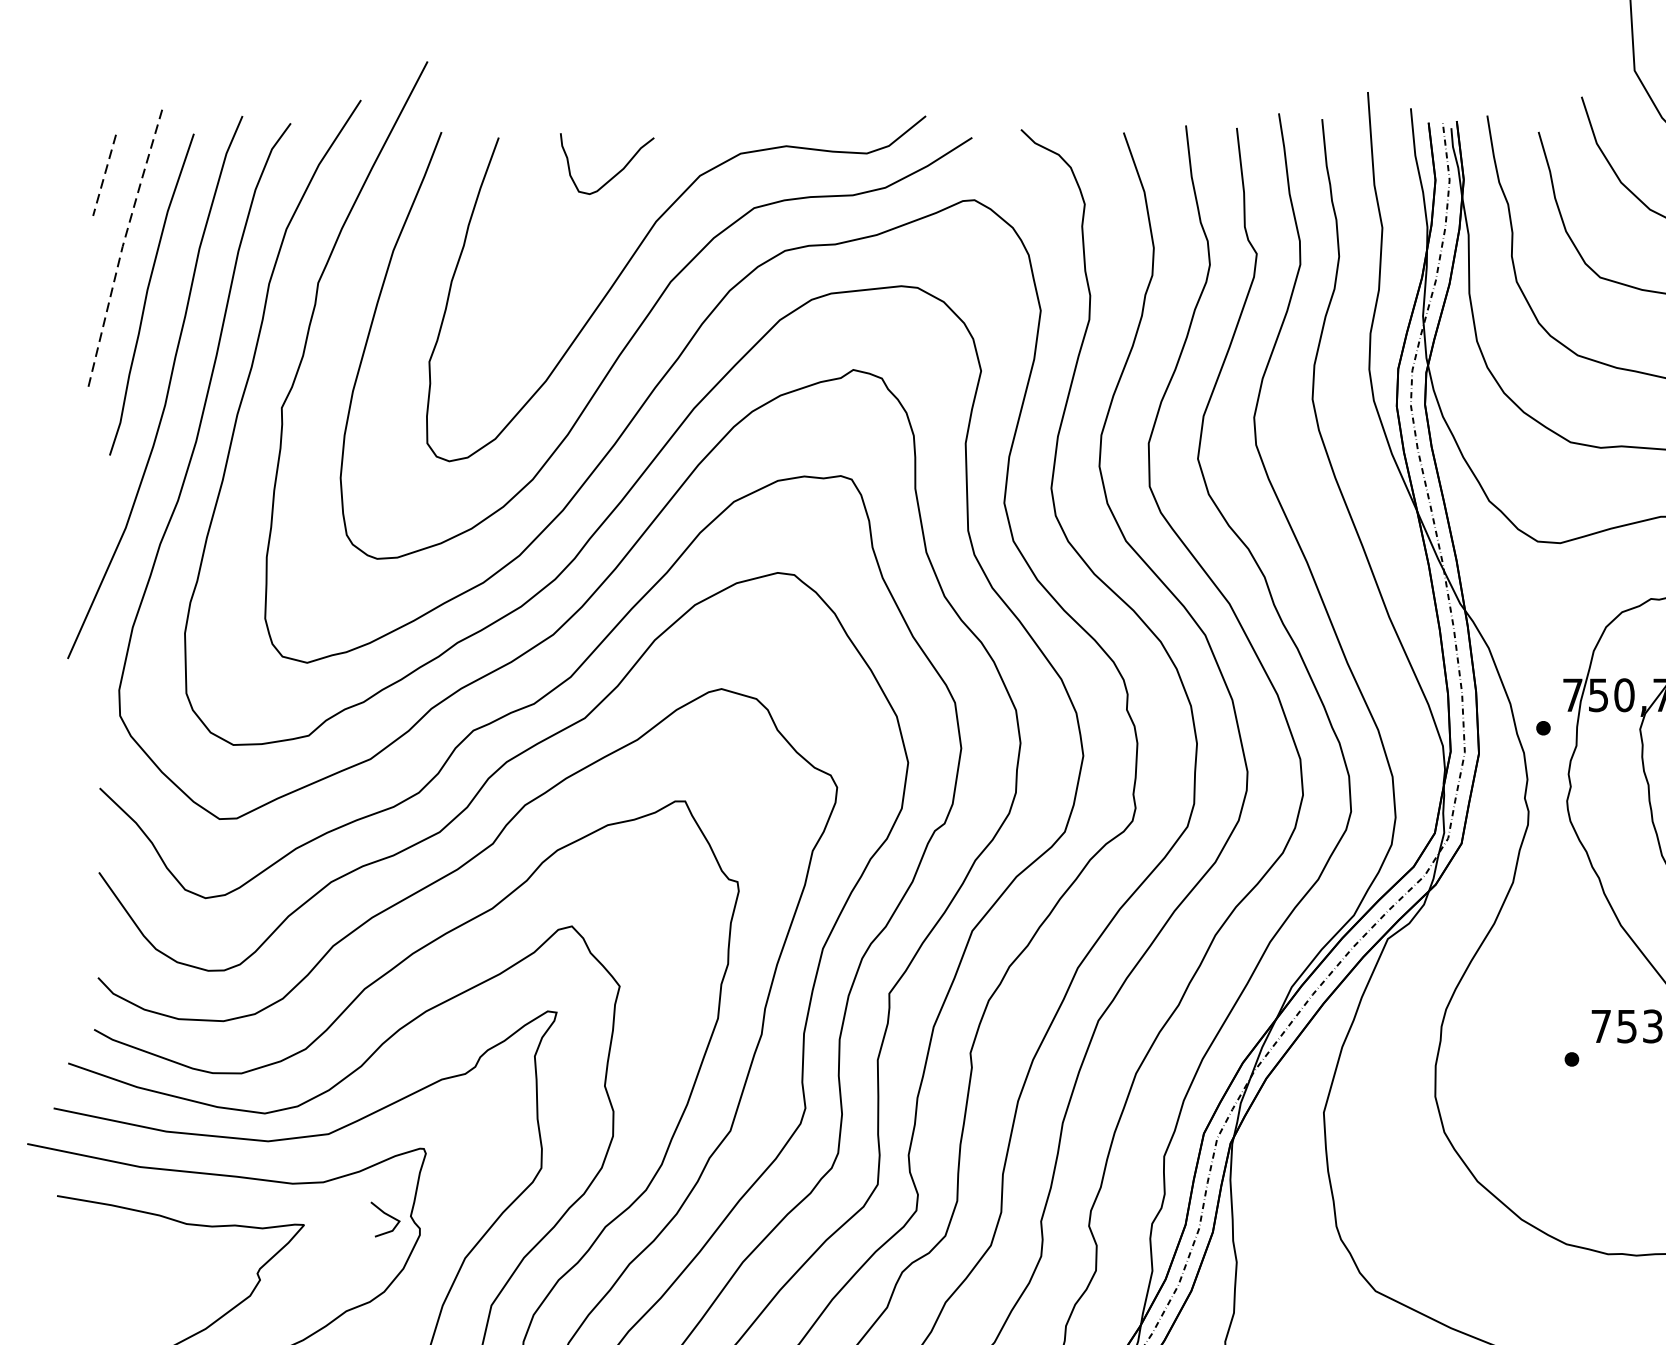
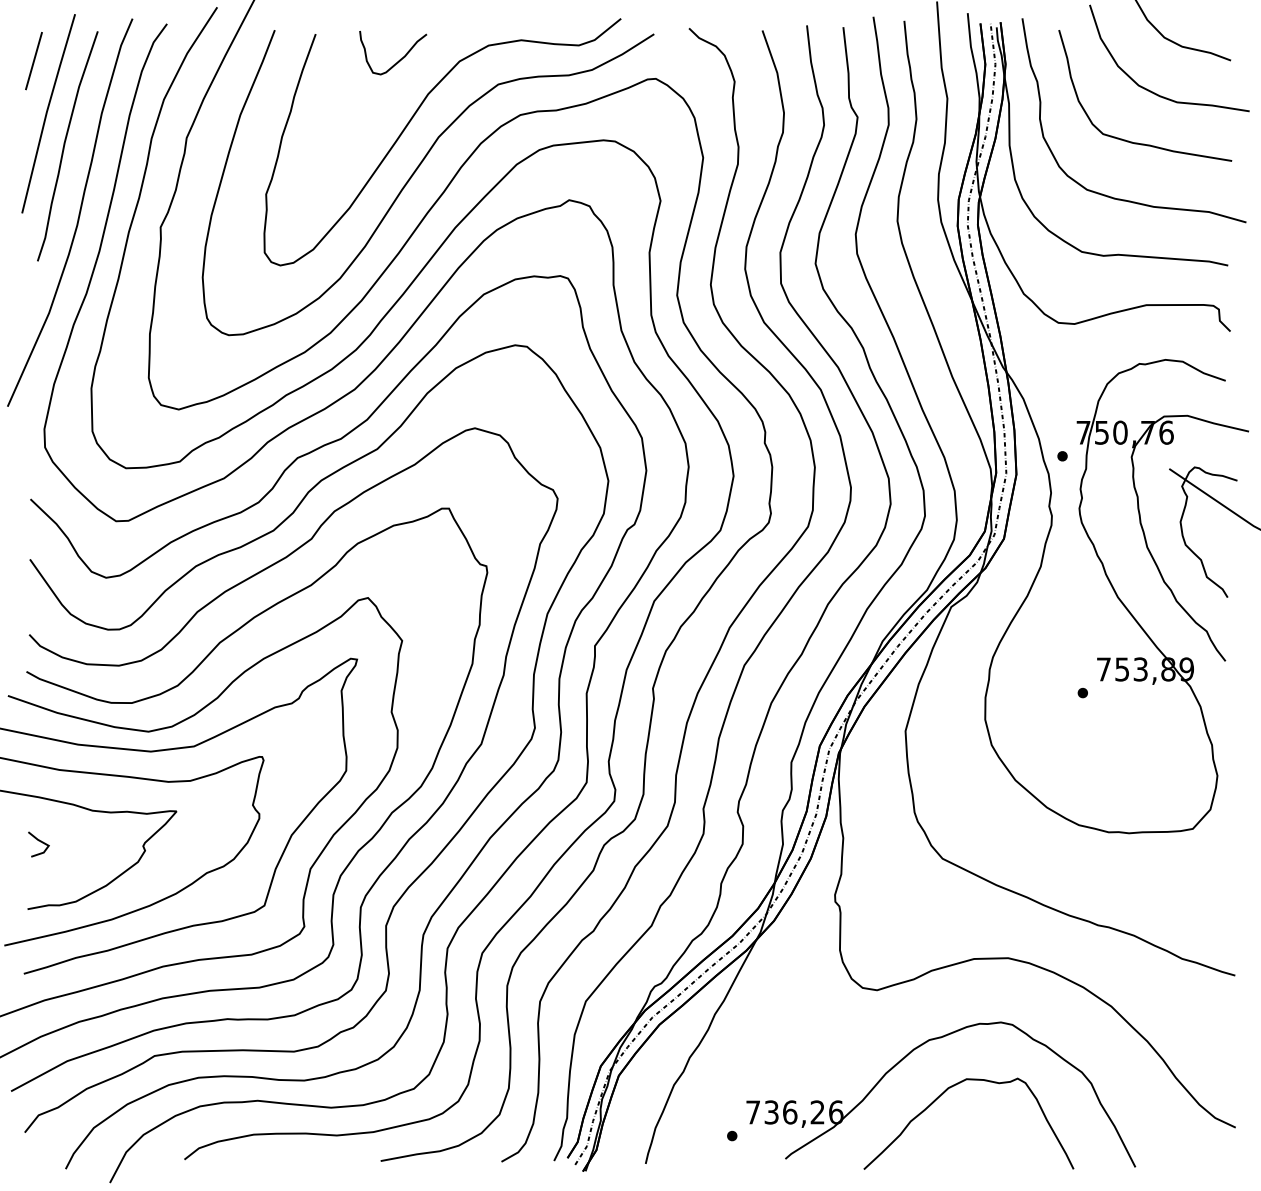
line: (103, 175) -> (33, 61), dashed -> solid
line: (122, 247) -> (46, 112), dashed -> solid
line: (387, 1216) -> (40, 842), moved

